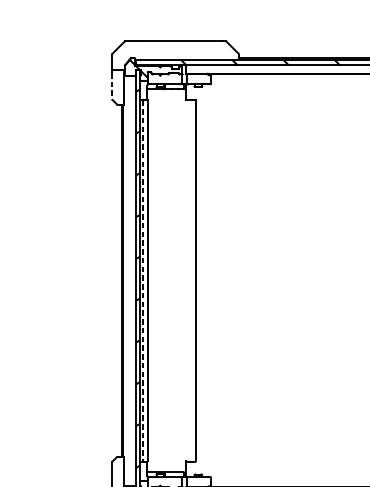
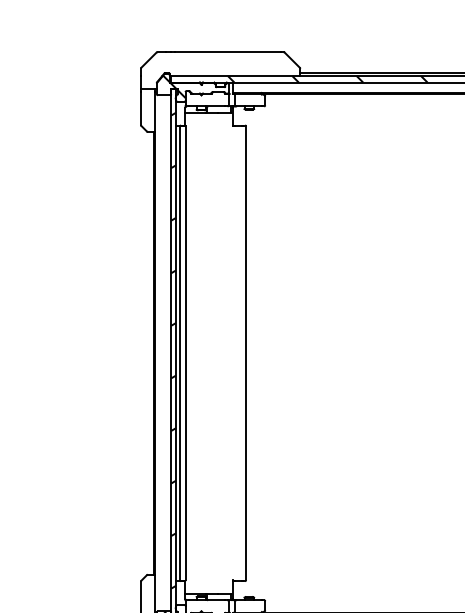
line: (111, 86) -> (140, 108), dashed -> solid
line: (143, 280) -> (180, 353), dashed -> solid

